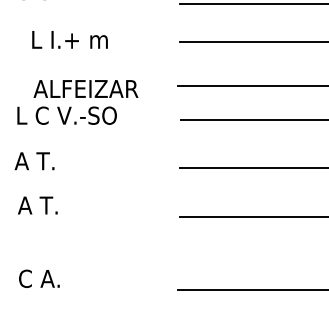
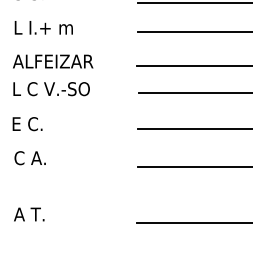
text: (69, 39) -> (43, 27), moved
text: (86, 88) -> (53, 61), moved
text: (34, 161) -> (26, 124), A T. -> E C.
text: (38, 205) -> (29, 158), A T. -> C A.
text: (38, 278) -> (29, 214), C A. -> A T.

